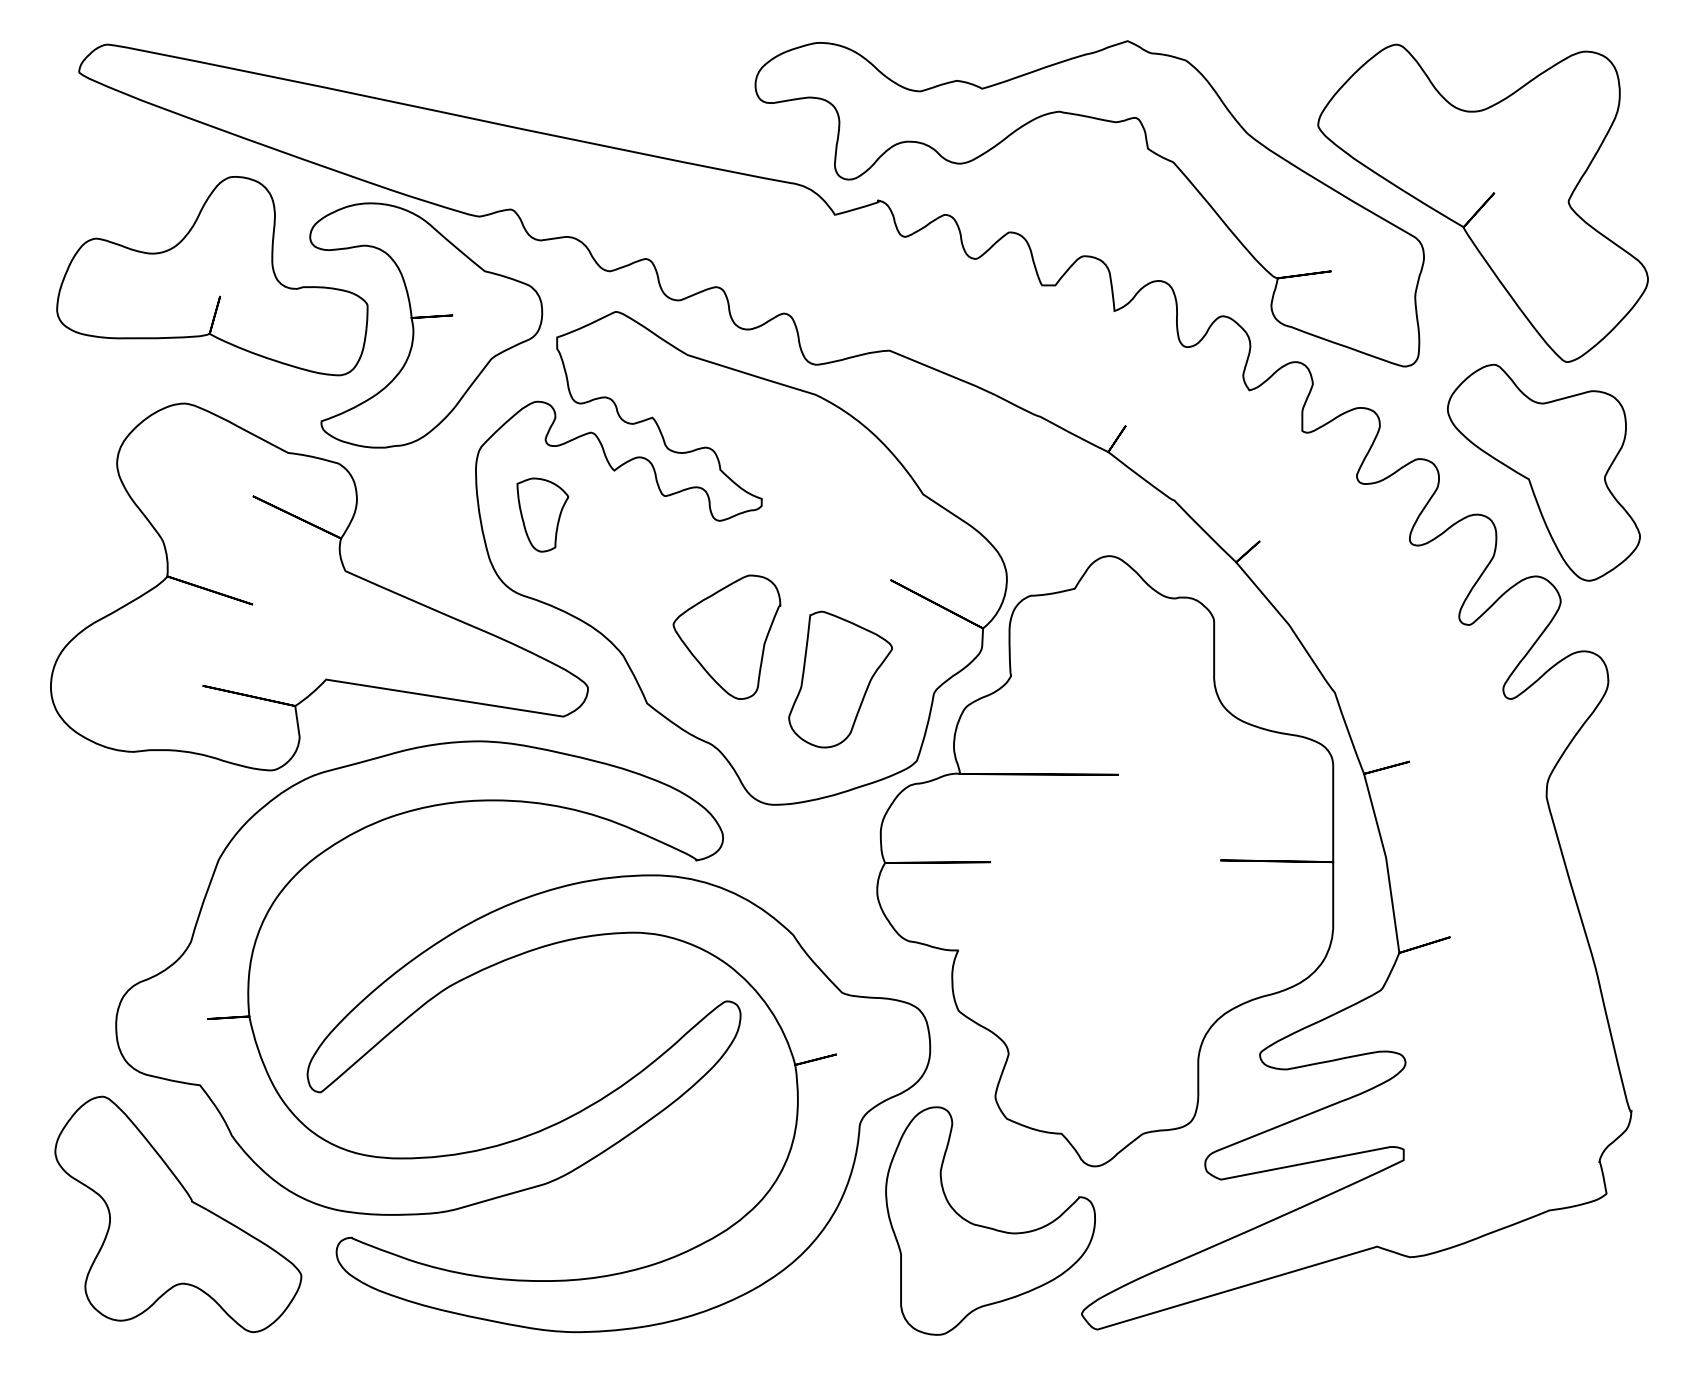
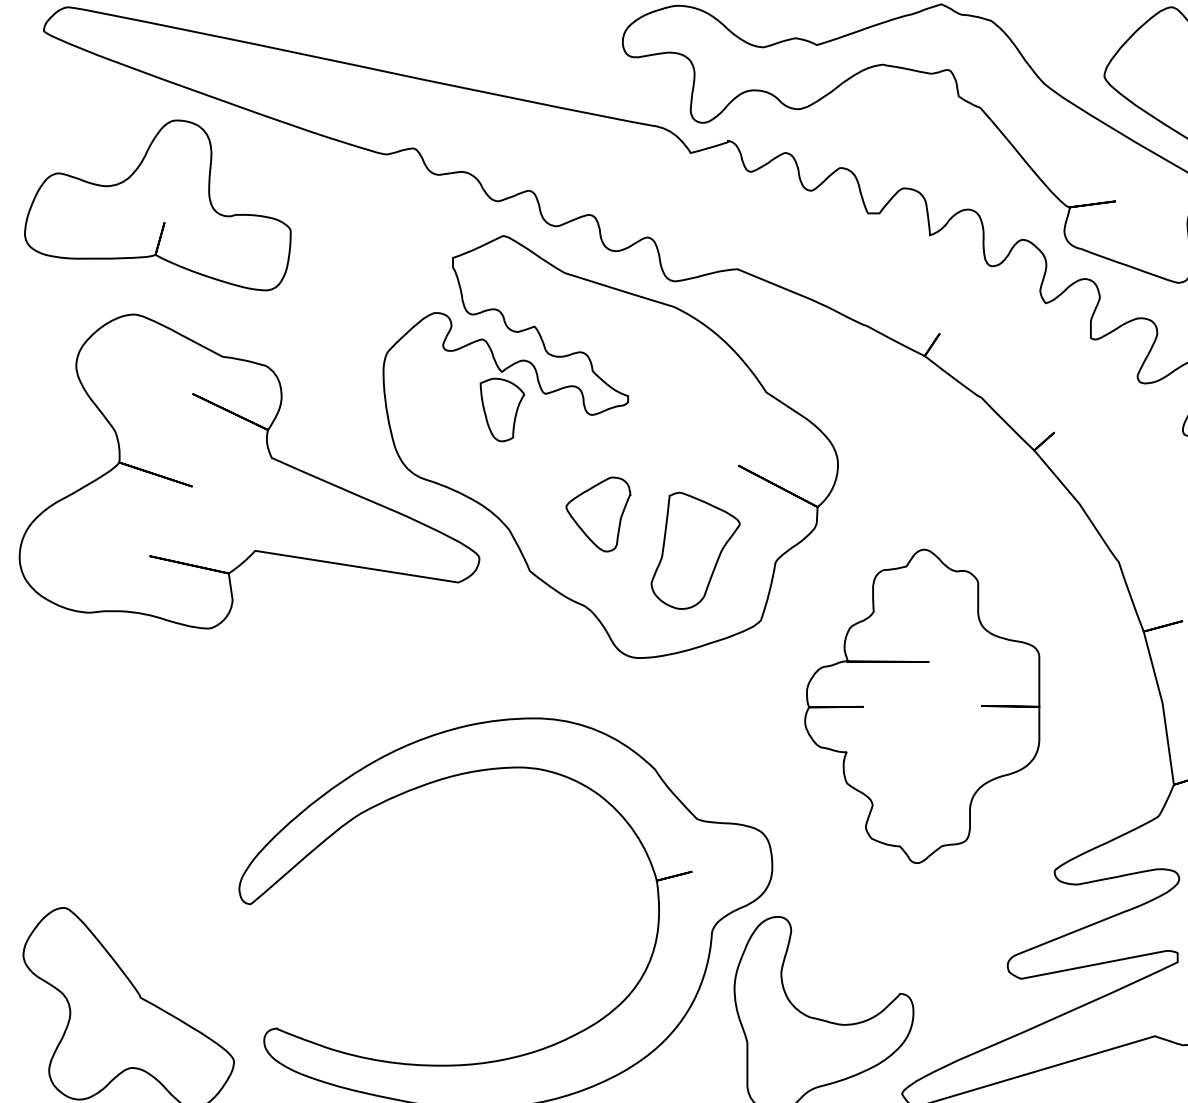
part: (426, 325) -> (341, 247), removed
part: (542, 514) -> (502, 409), moved
part: (726, 636) -> (597, 513), size x0.7
part: (343, 840) -> (270, 688), removed
part: (1105, 861) -> (922, 706), size x0.6

